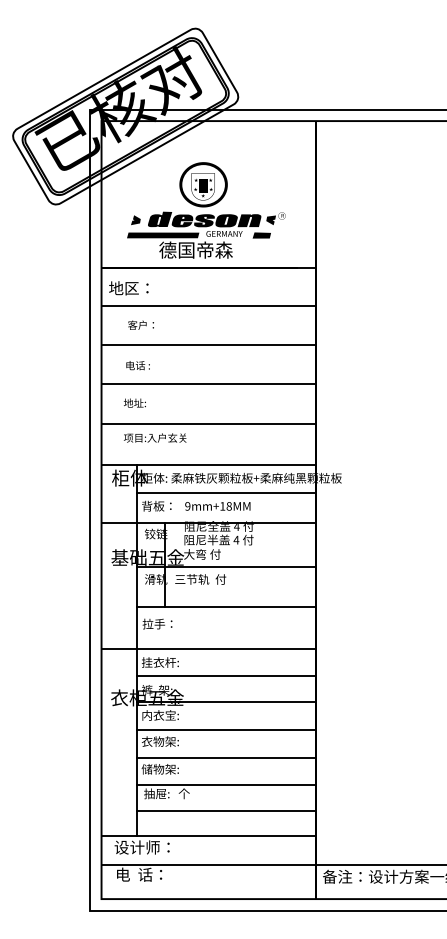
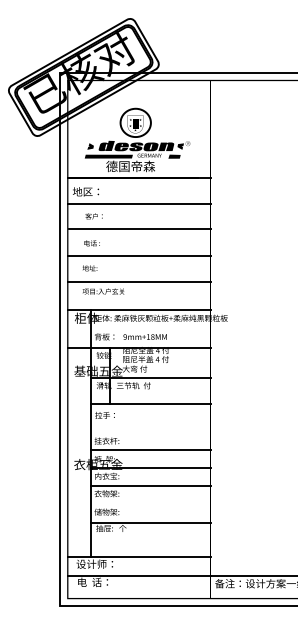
line: (225, 493) -> (150, 328), removed
line: (207, 649) -> (138, 432), removed
line: (225, 757) -> (150, 504), removed
line: (225, 810) -> (150, 539), removed

